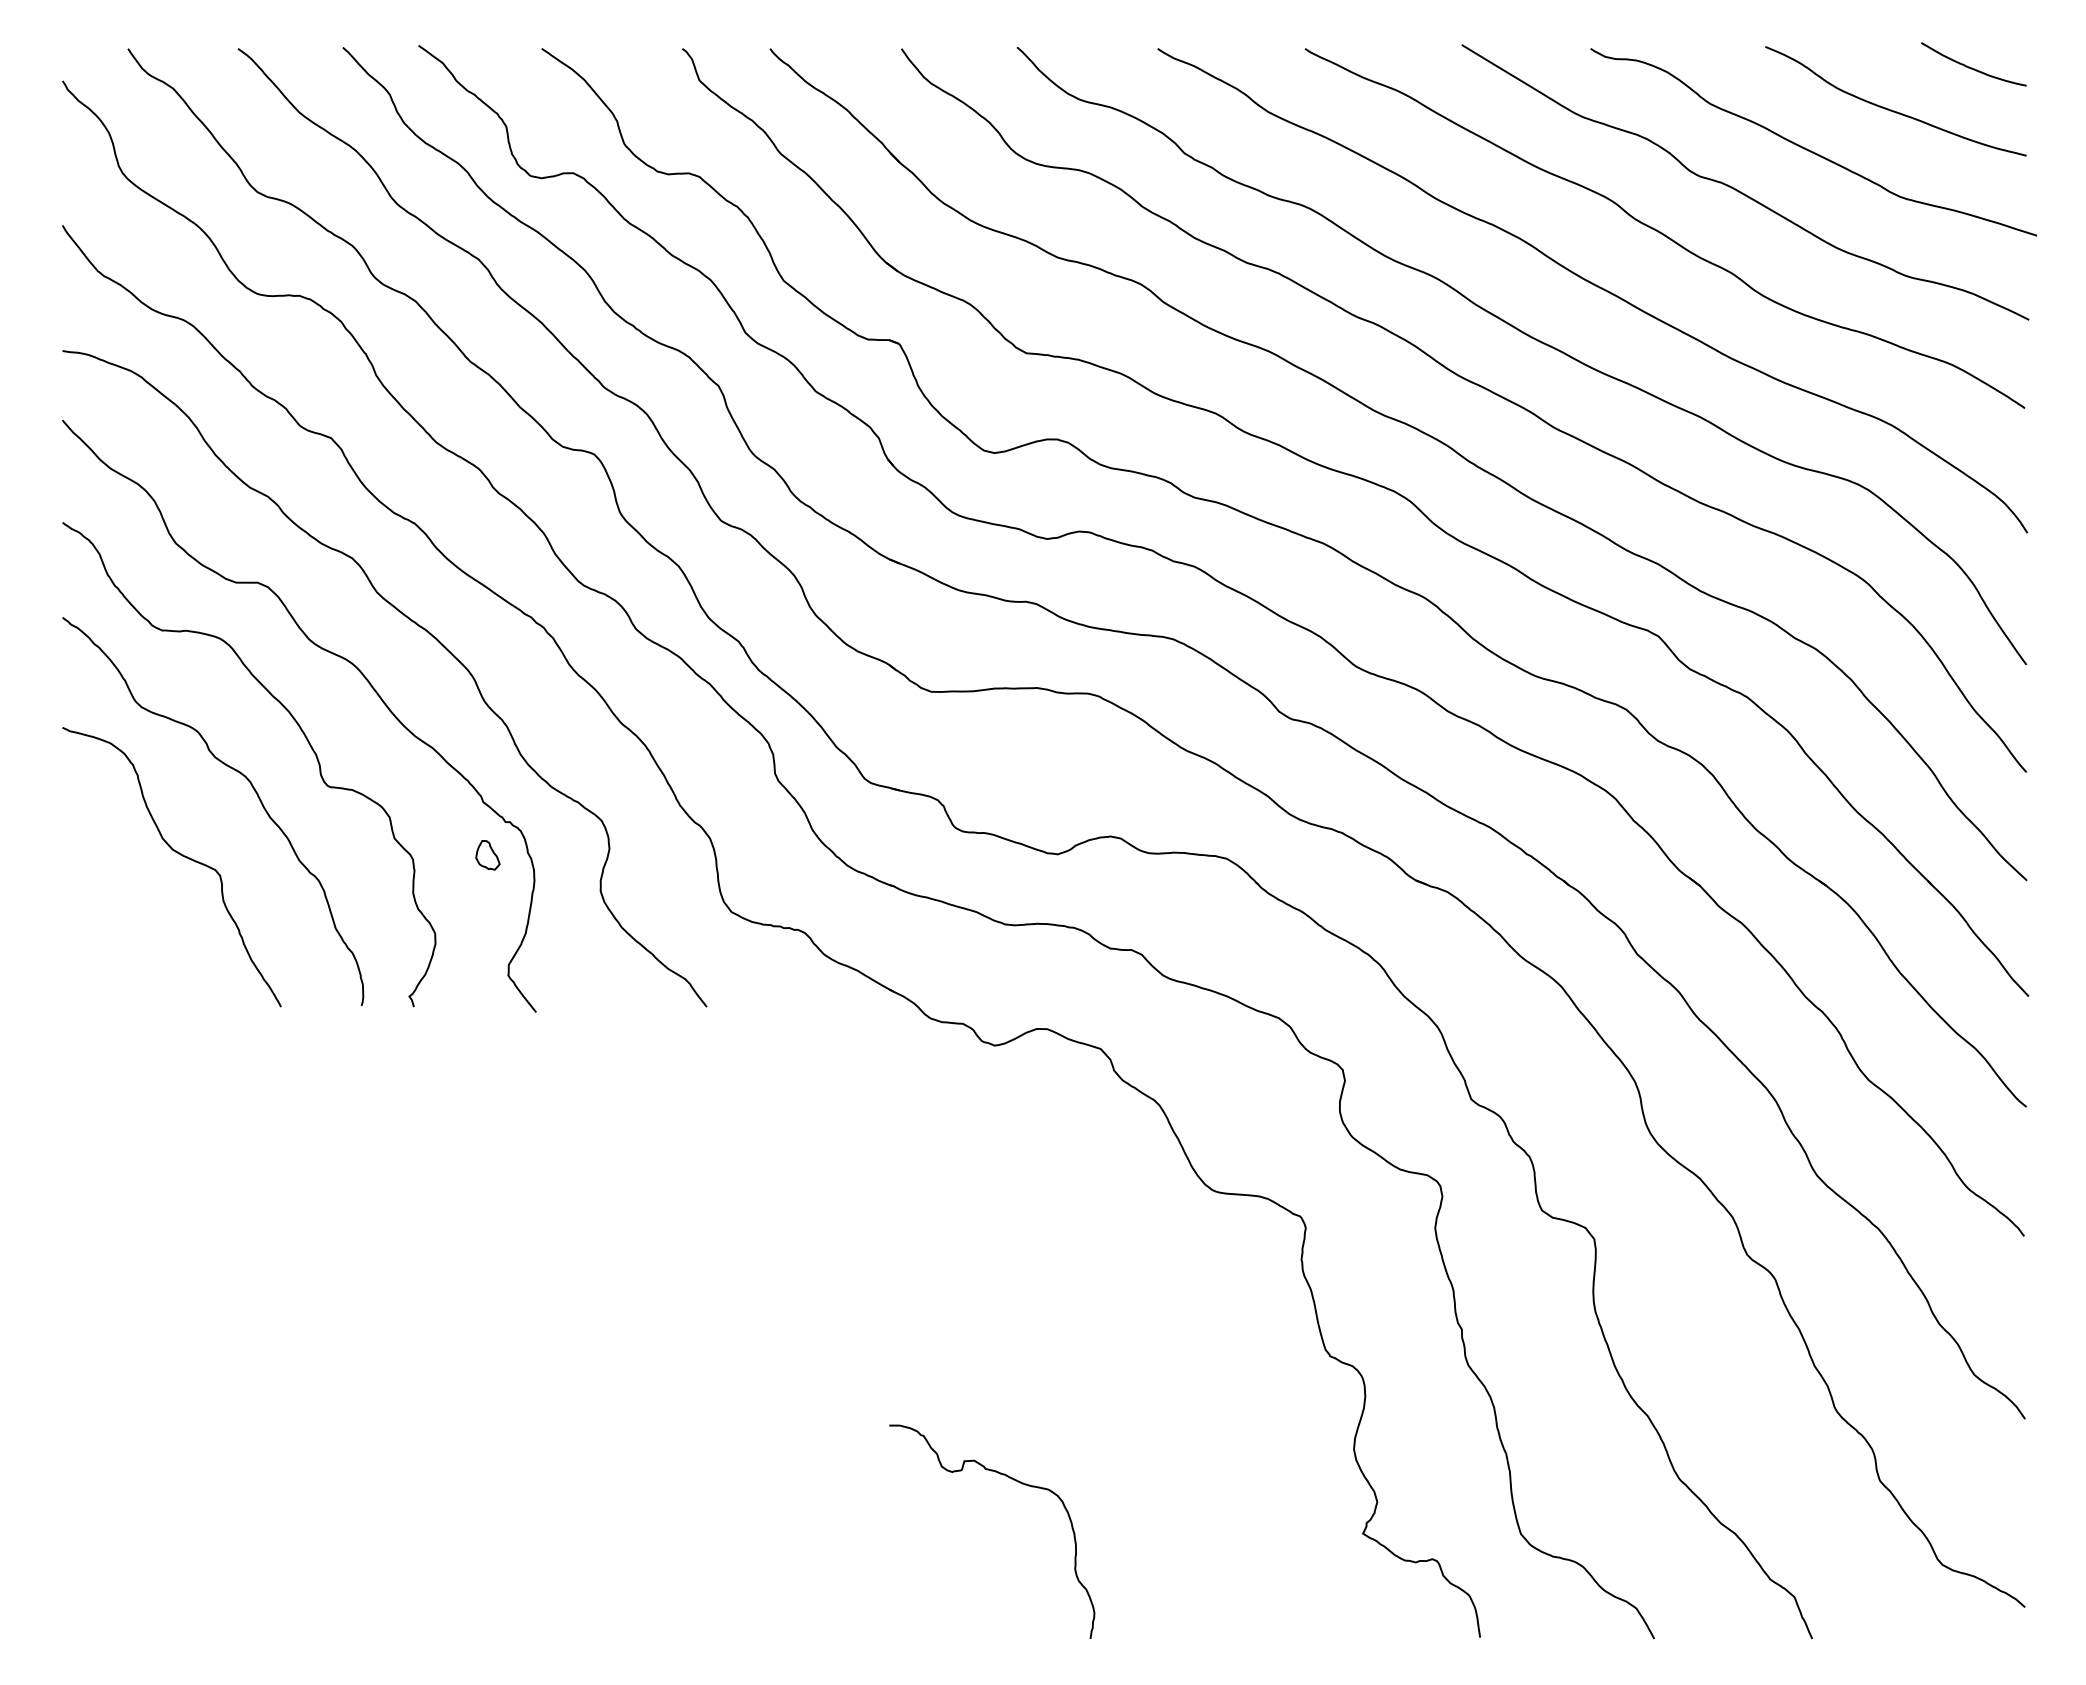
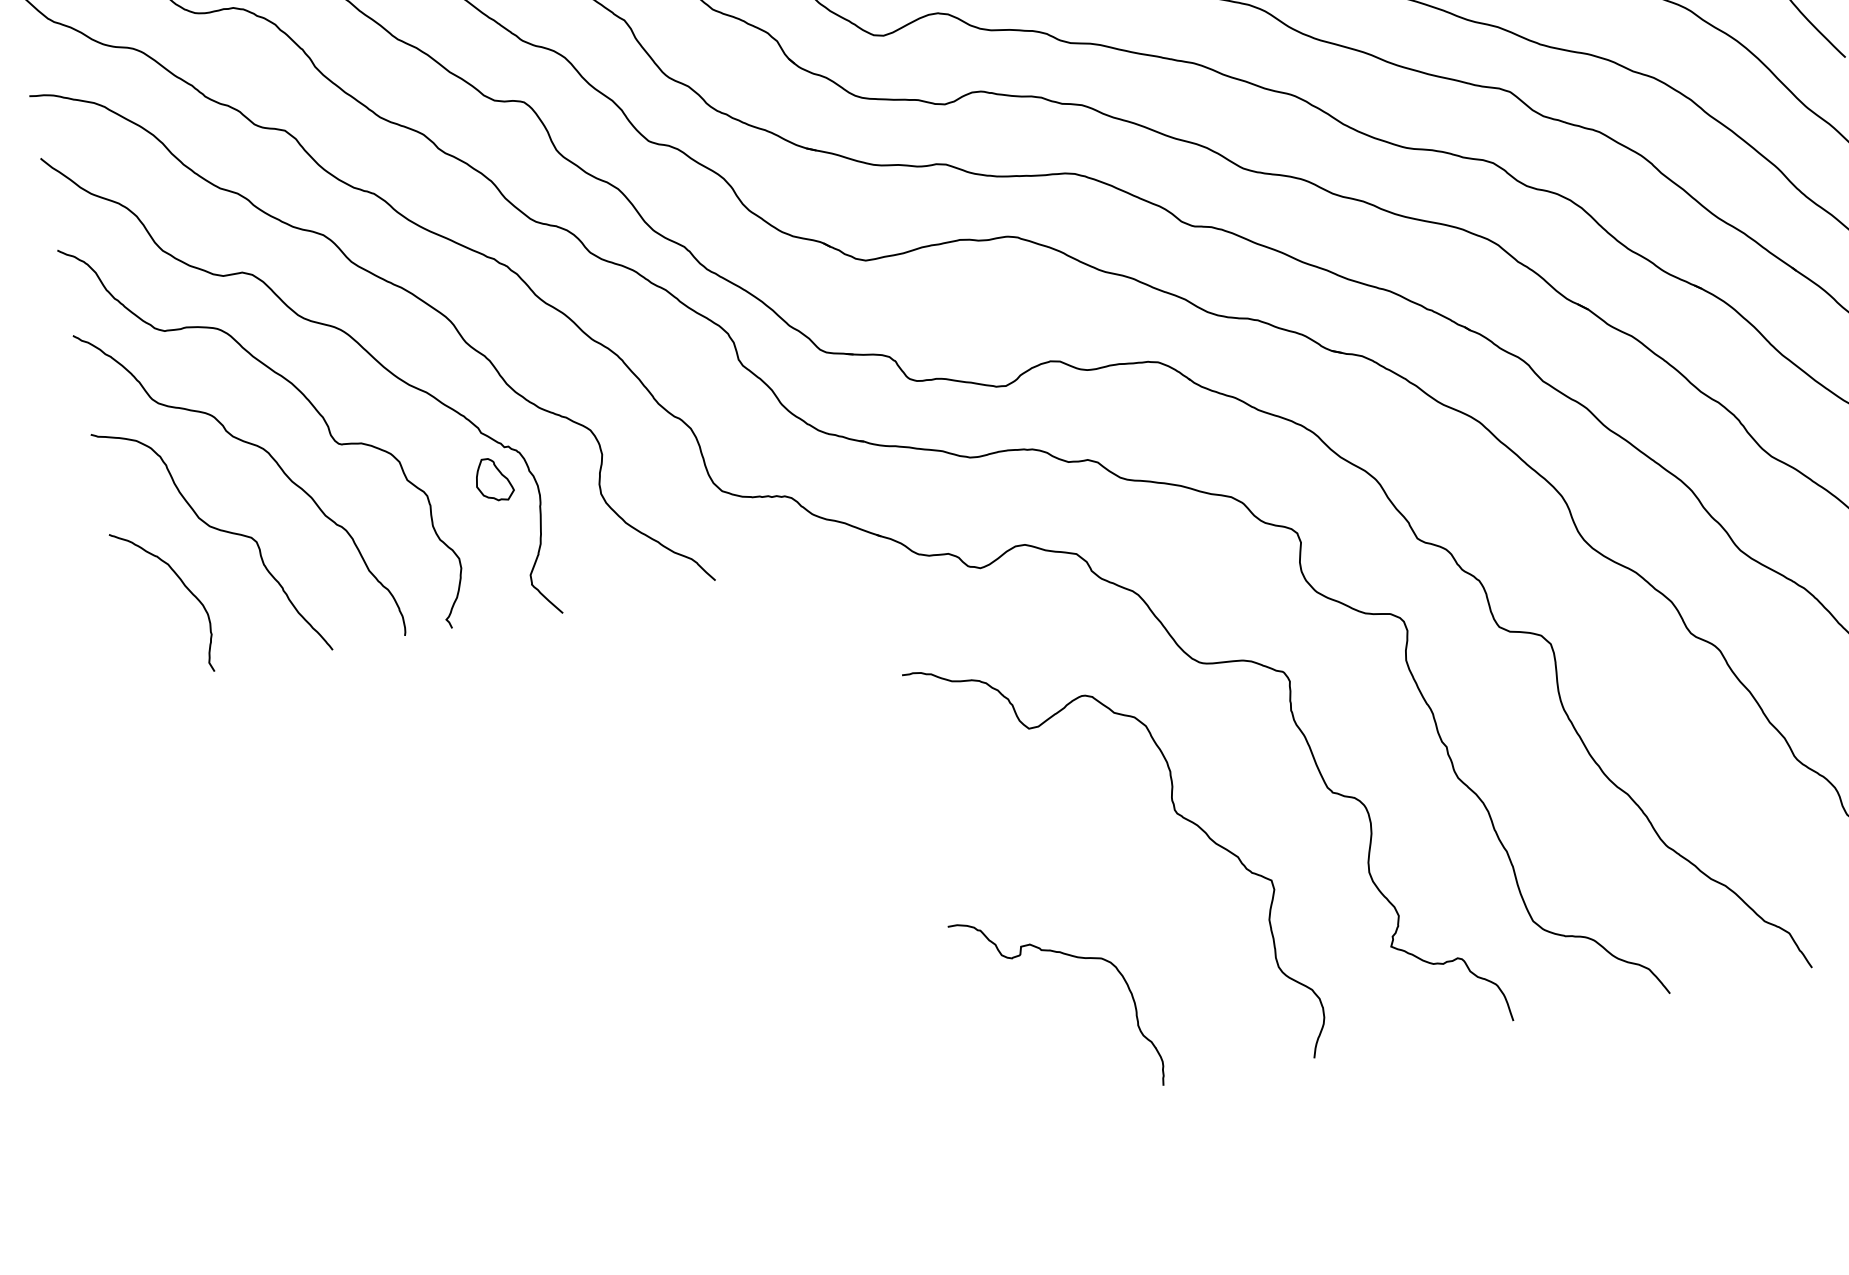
part: (487, 855) -> (493, 480), size x1.67
curve: (133, 909) -> (184, 586), added
curve: (1157, 1348) -> (1176, 813), added

